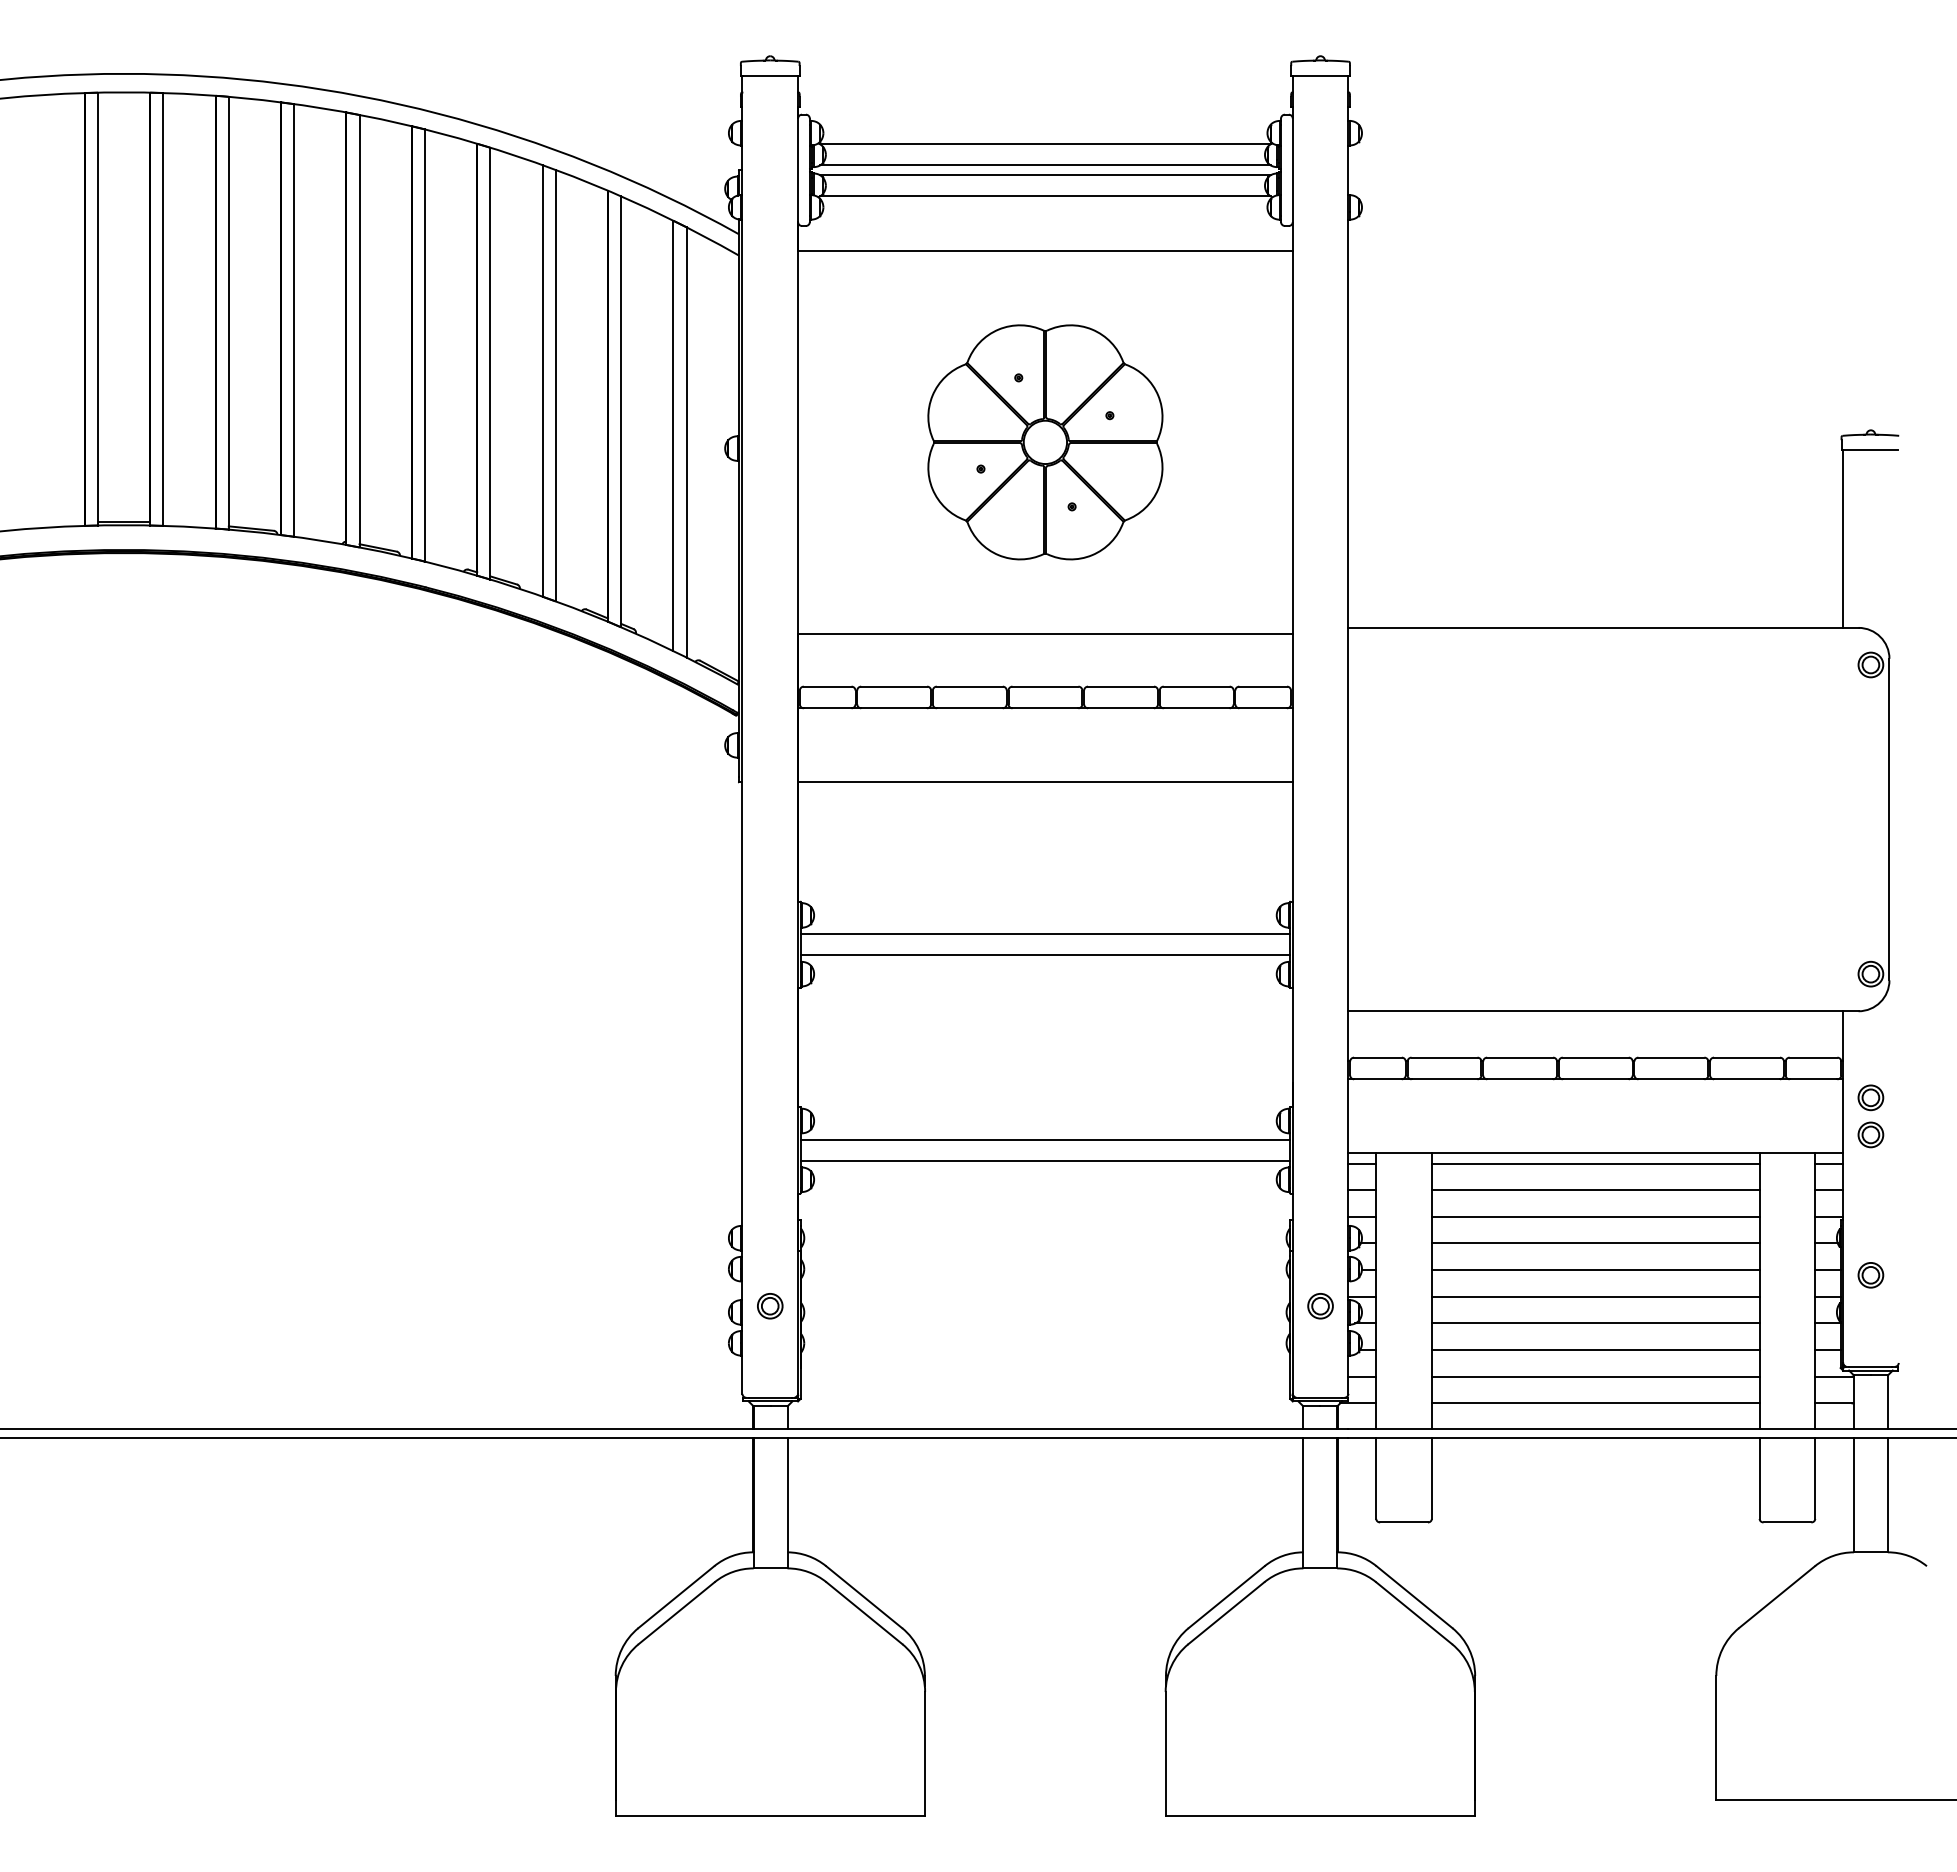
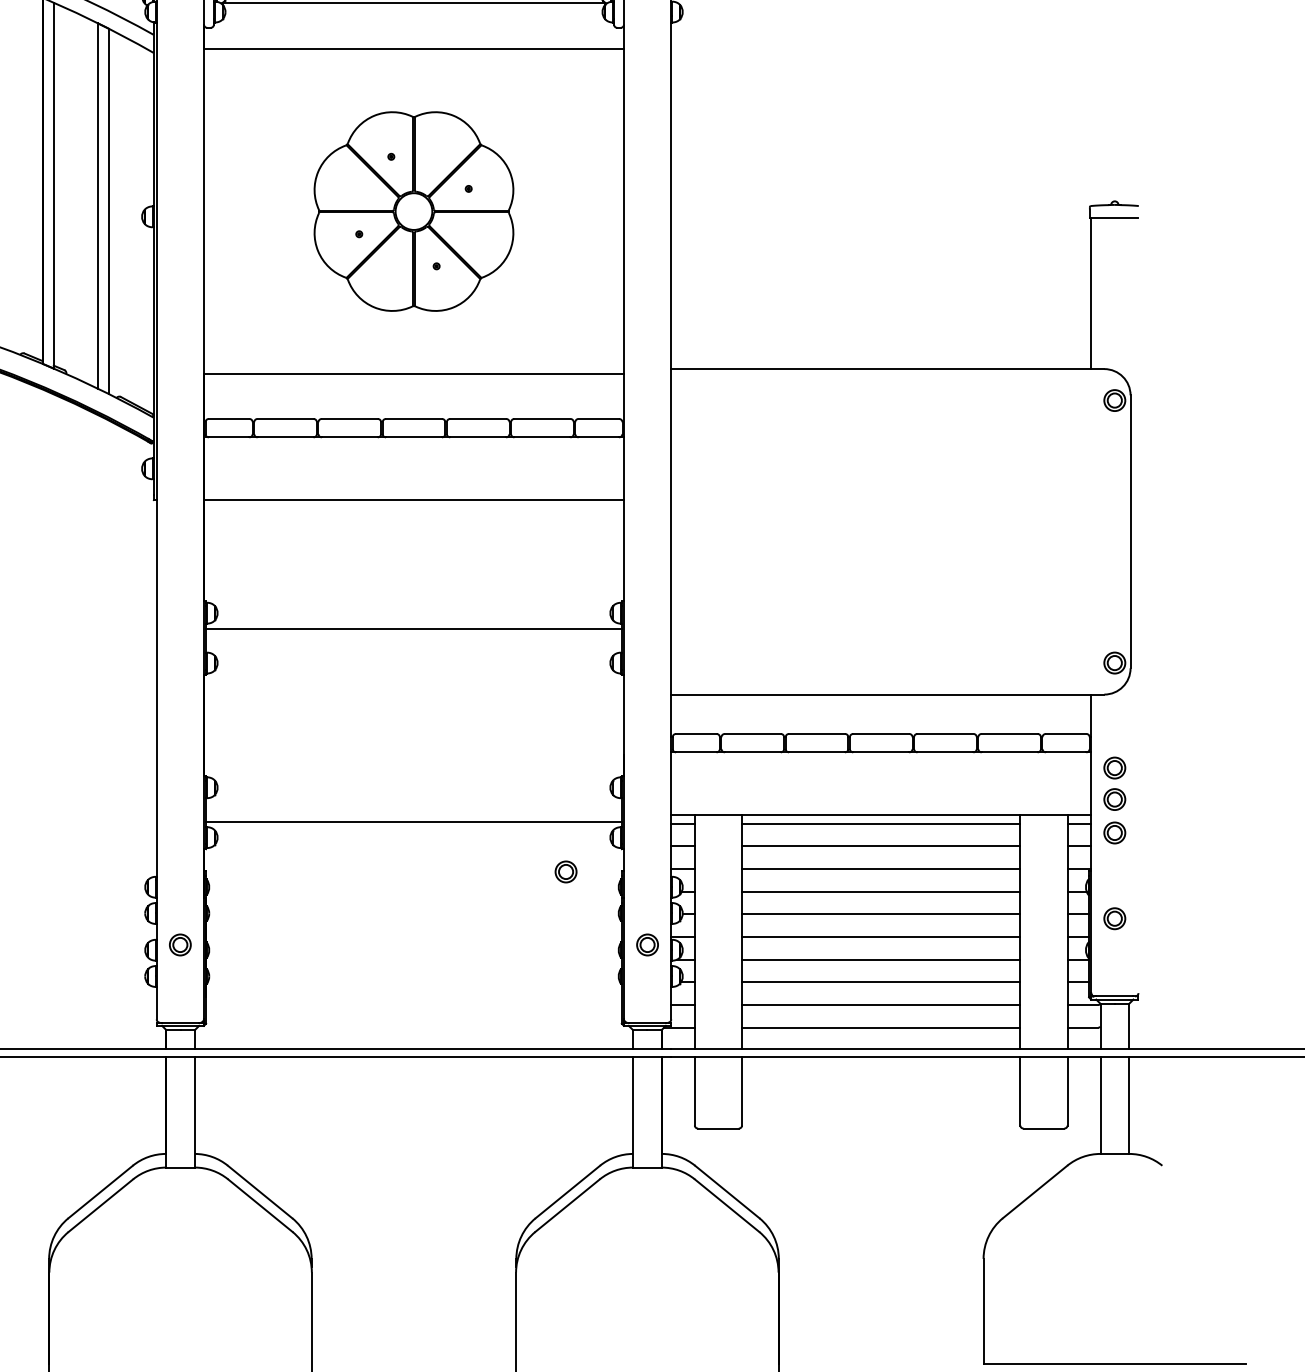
line: (1045, 955) -> (414, 647), removed
line: (1045, 1139) -> (414, 803), removed
part: (1870, 1174) -> (1114, 833), added
part: (1224, 1220) -> (566, 872), added

